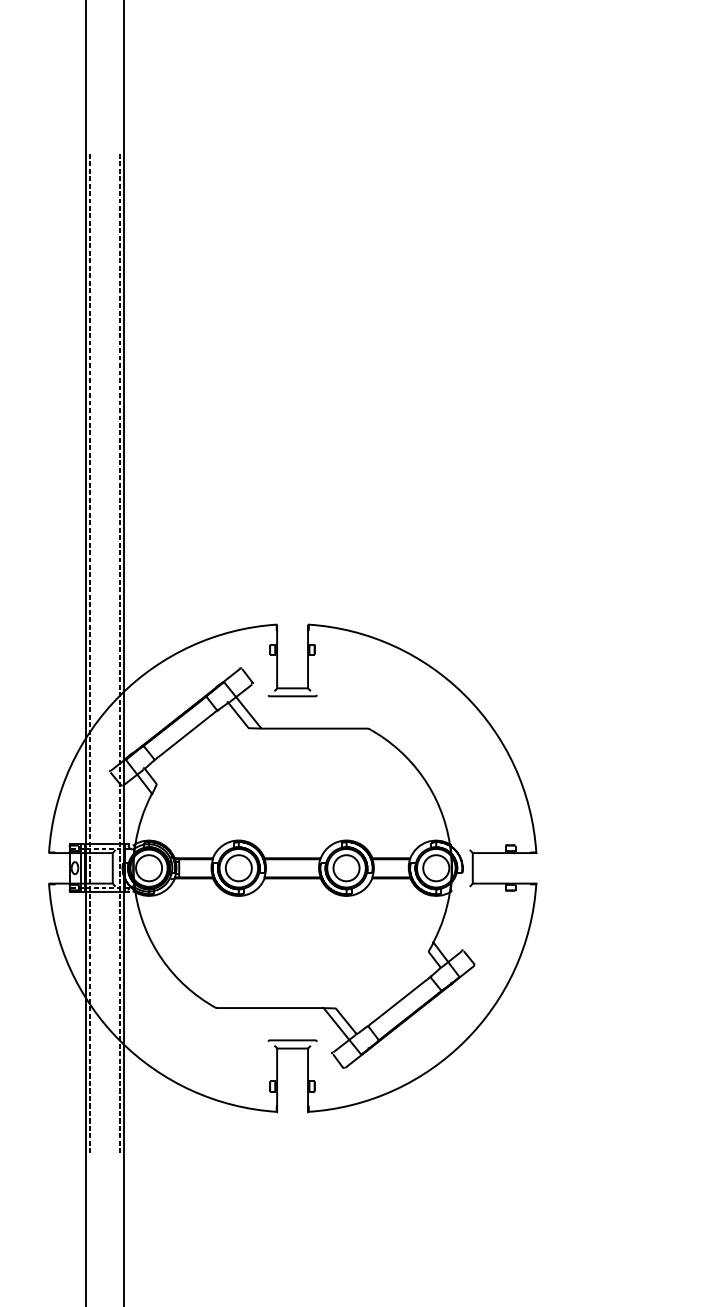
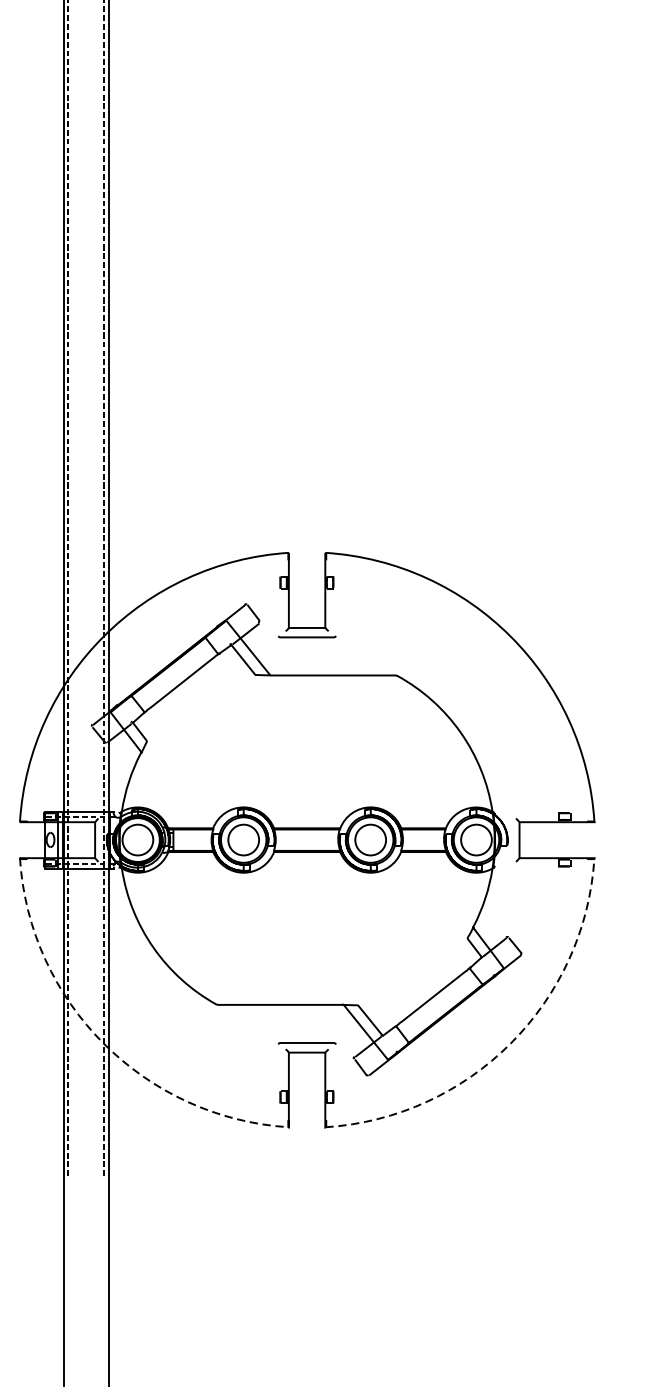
arc: (120, 1040) -> (104, 1043), solid -> dashed
arc: (465, 1040) -> (510, 1043), solid -> dashed

